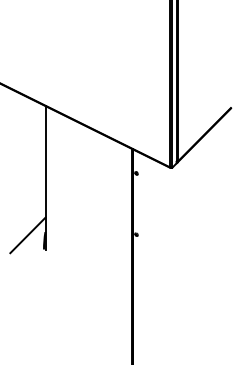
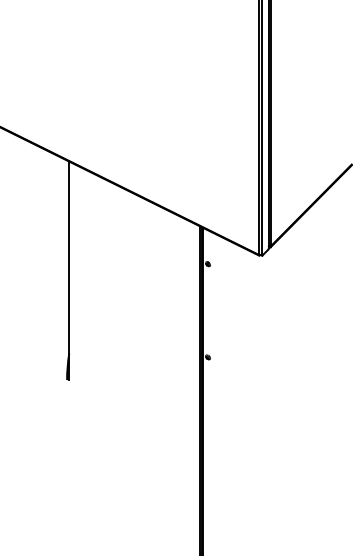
line: (27, 235) -> (41, 358), removed

